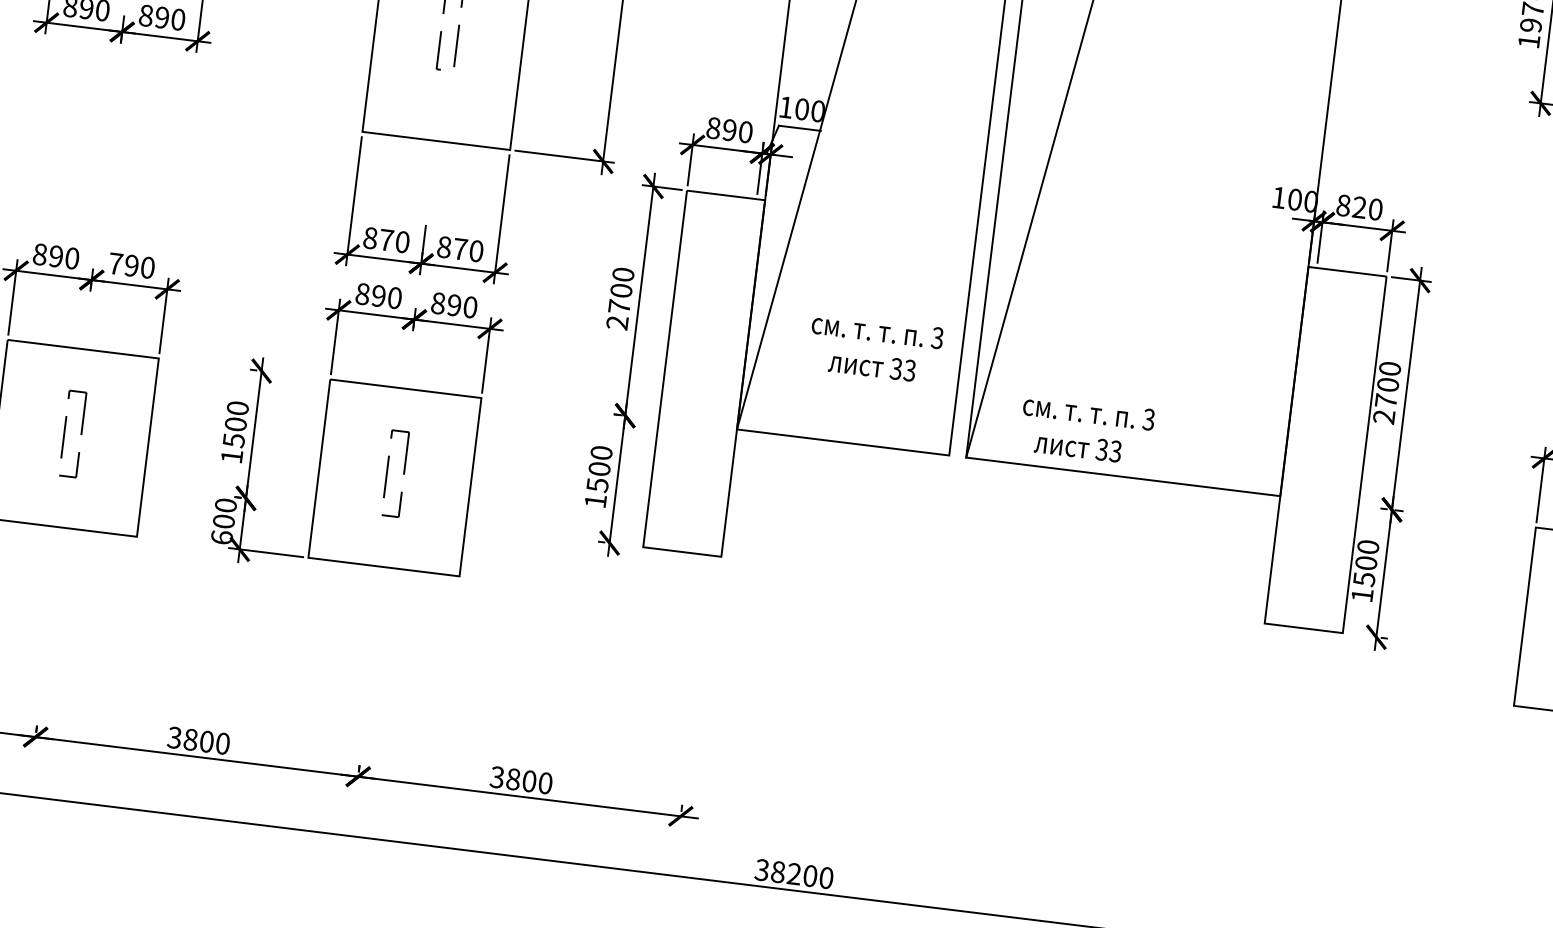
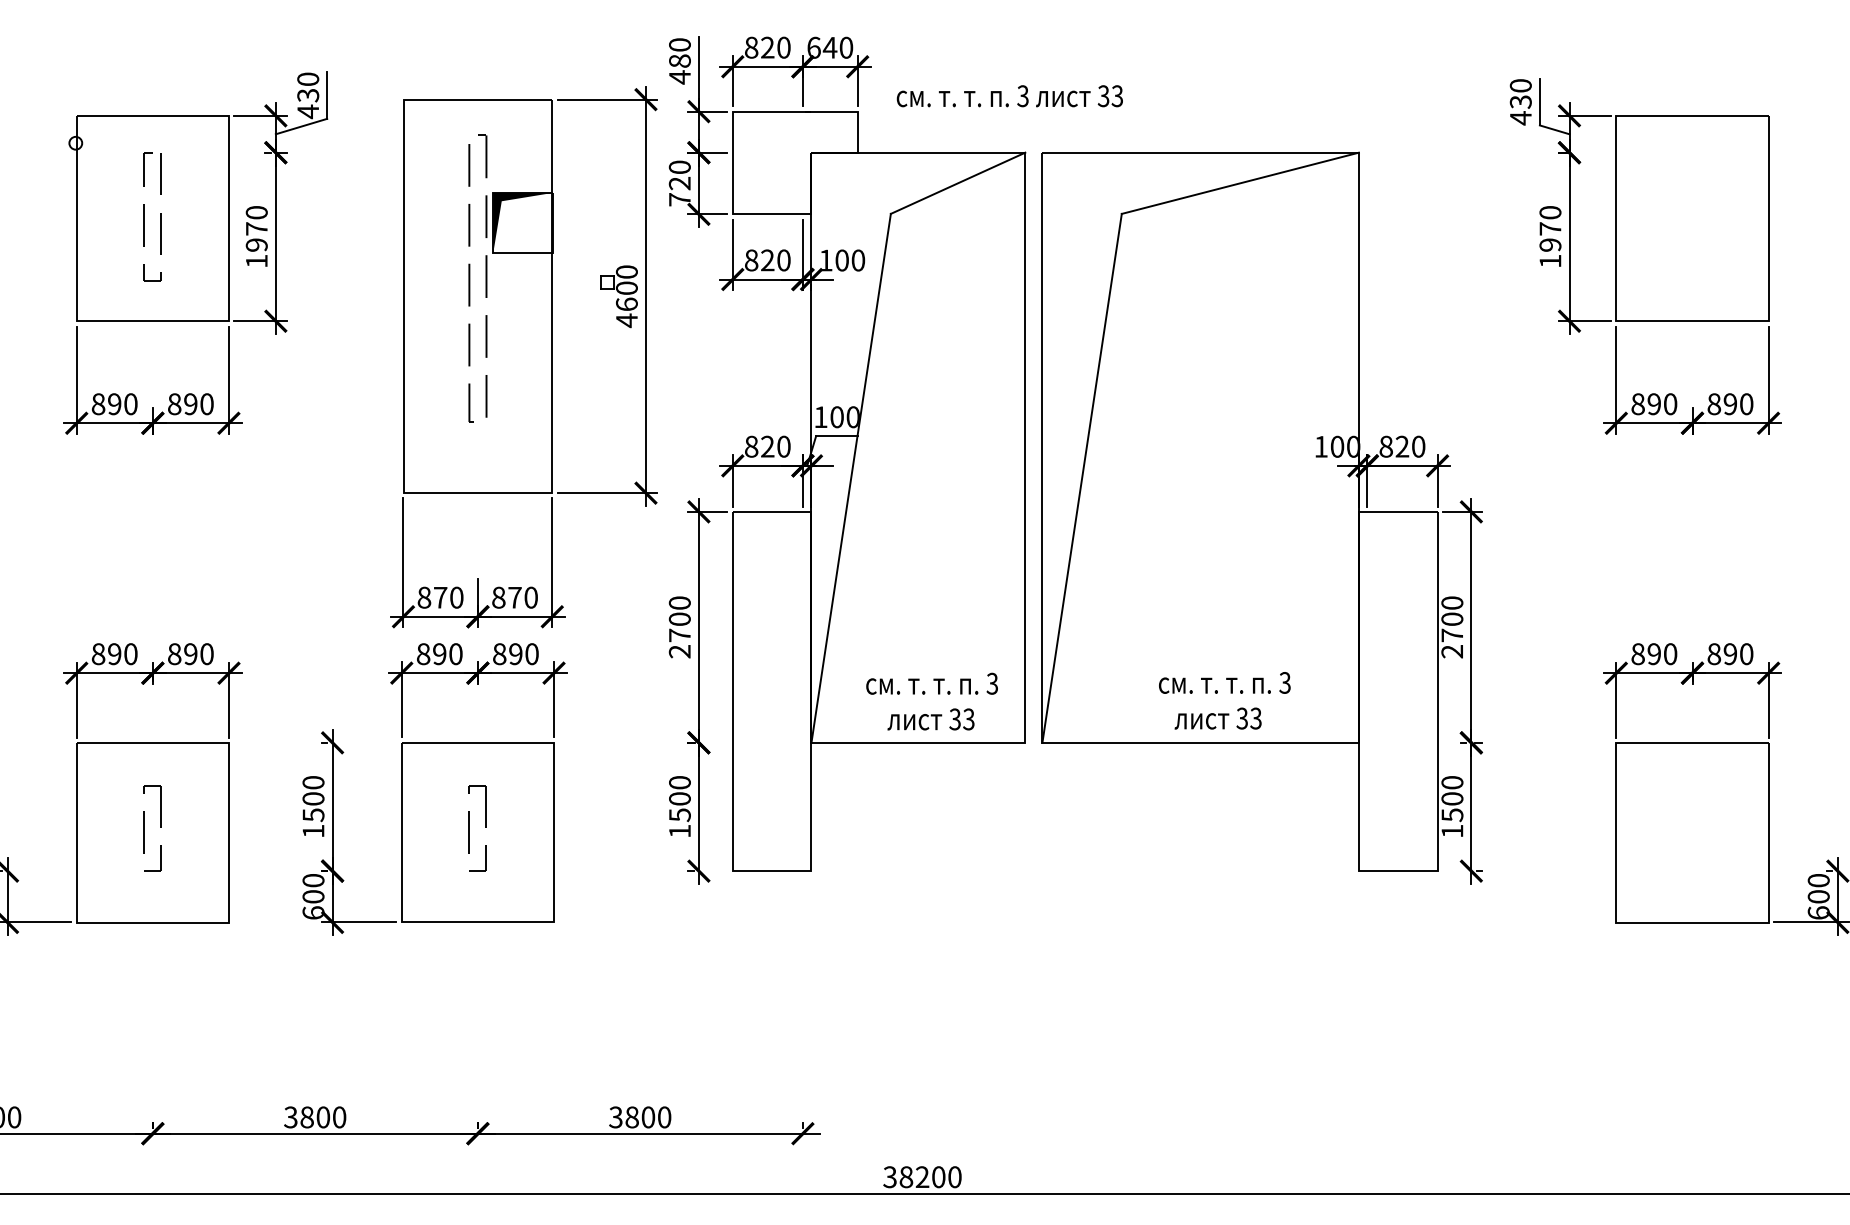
text: (729, 129) -> (767, 446), 890 -> 820
text: (115, 264) -> (174, 654), 790 -> 890
text: (874, 348) -> (931, 701), moved
text: (1086, 429) -> (1224, 700), moved

